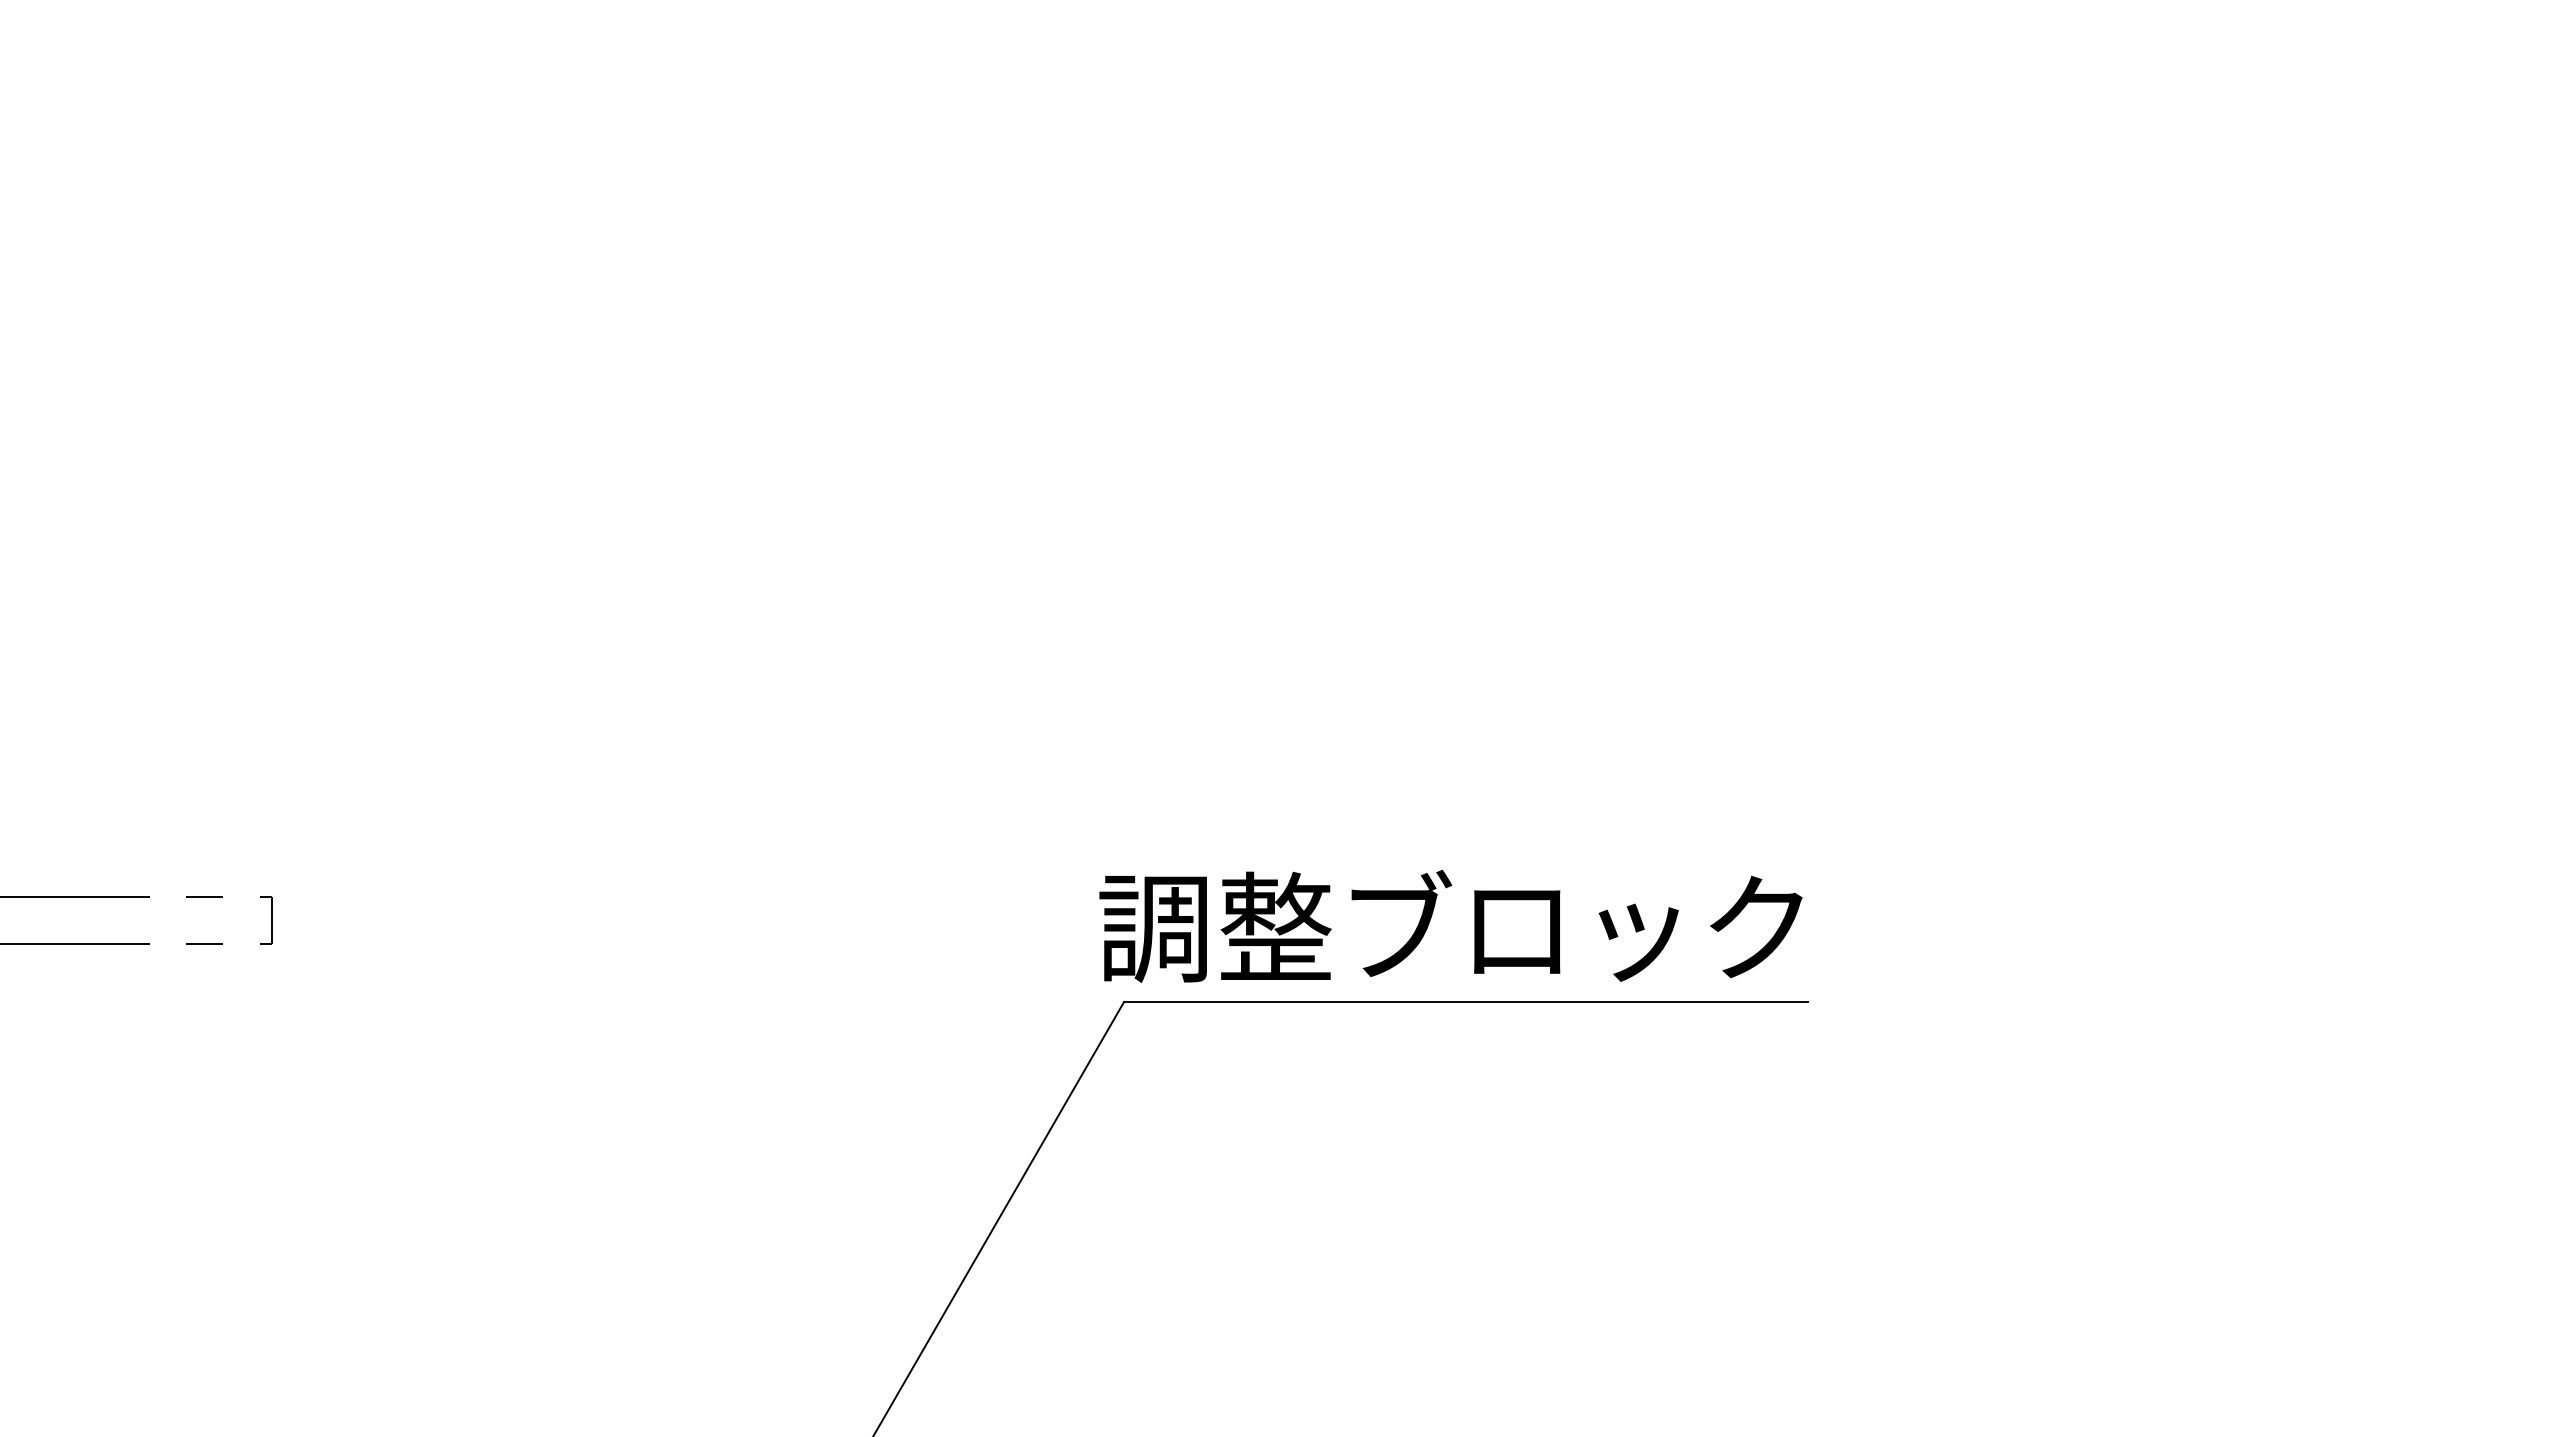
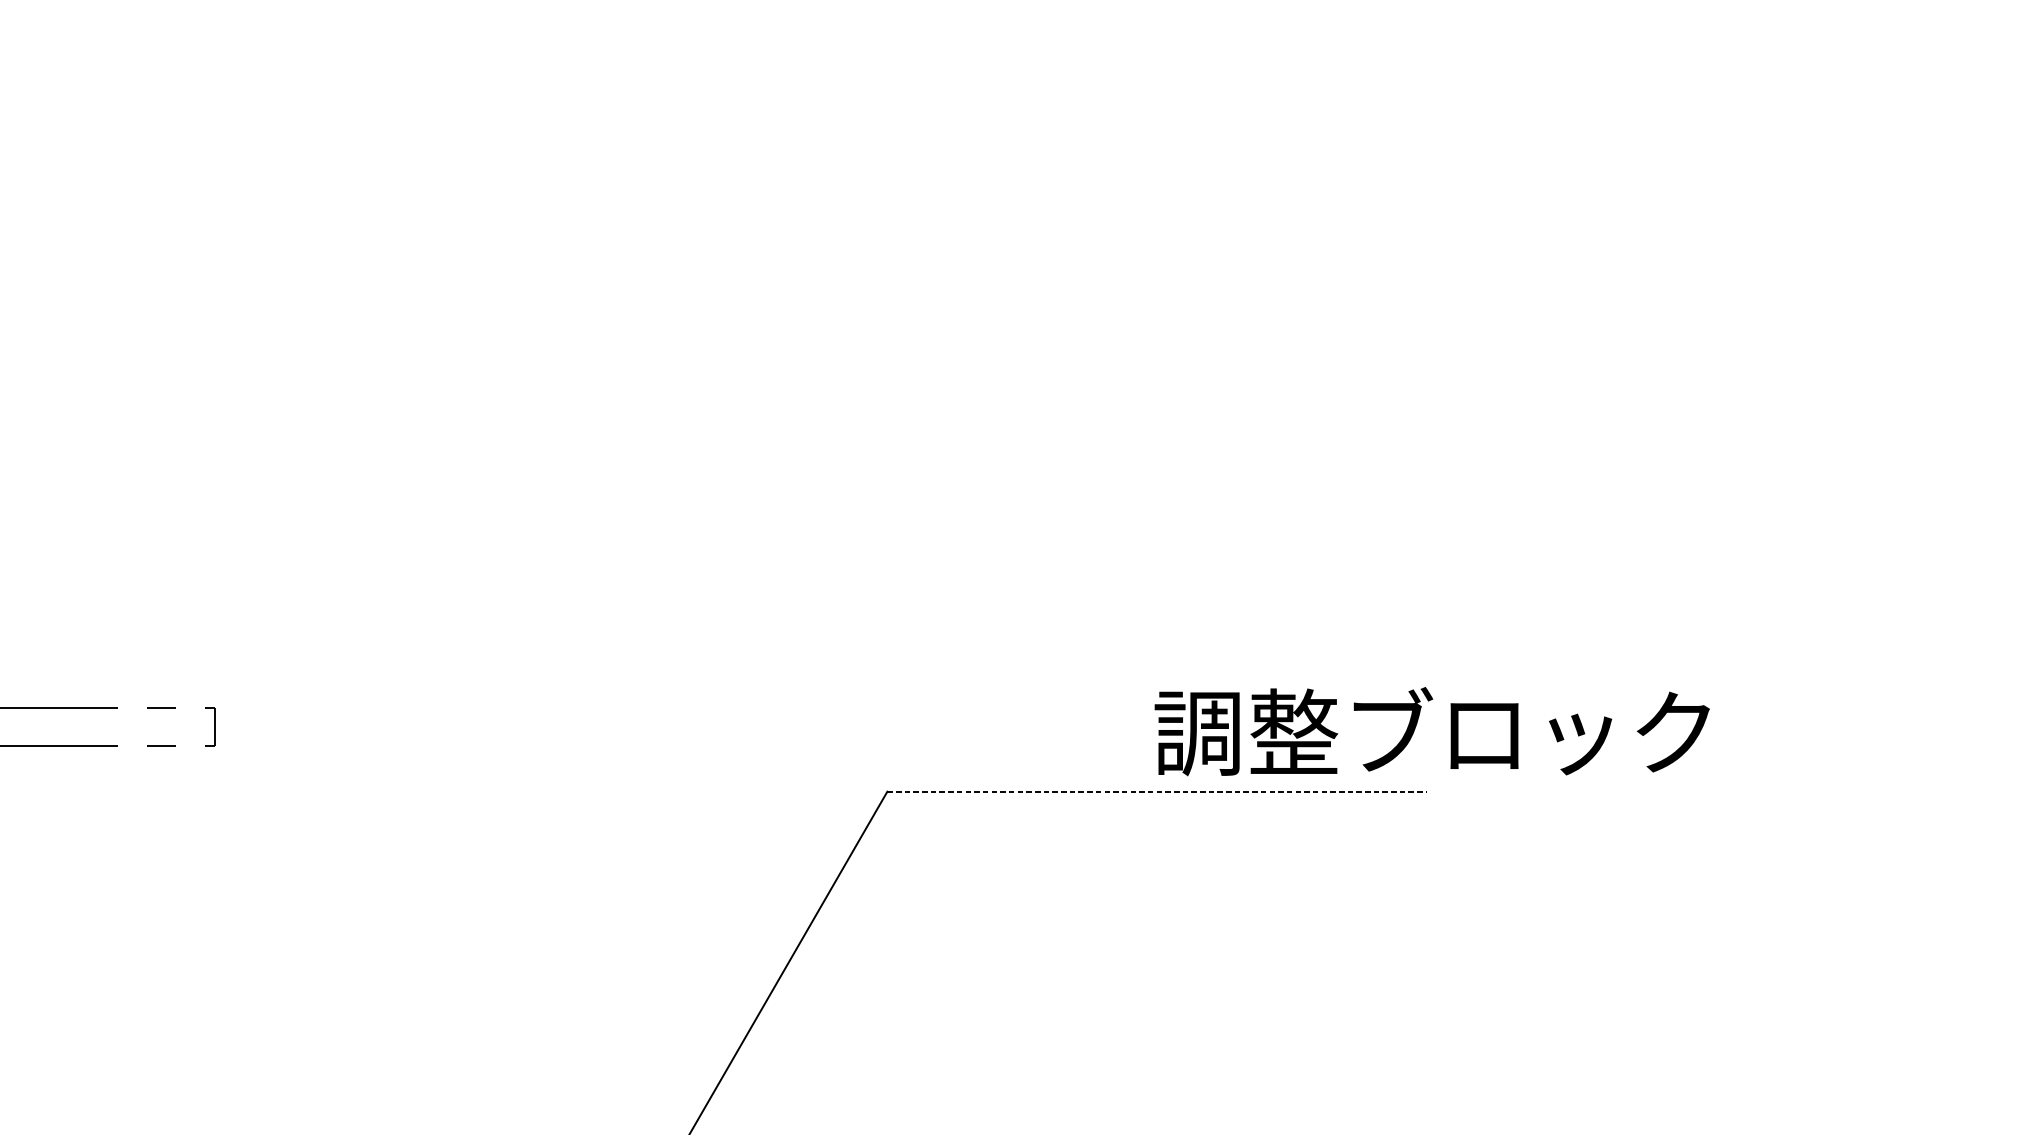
text: (1450, 925) -> (1431, 730), moved
line: (1465, 1002) -> (1157, 791), solid -> dashed

